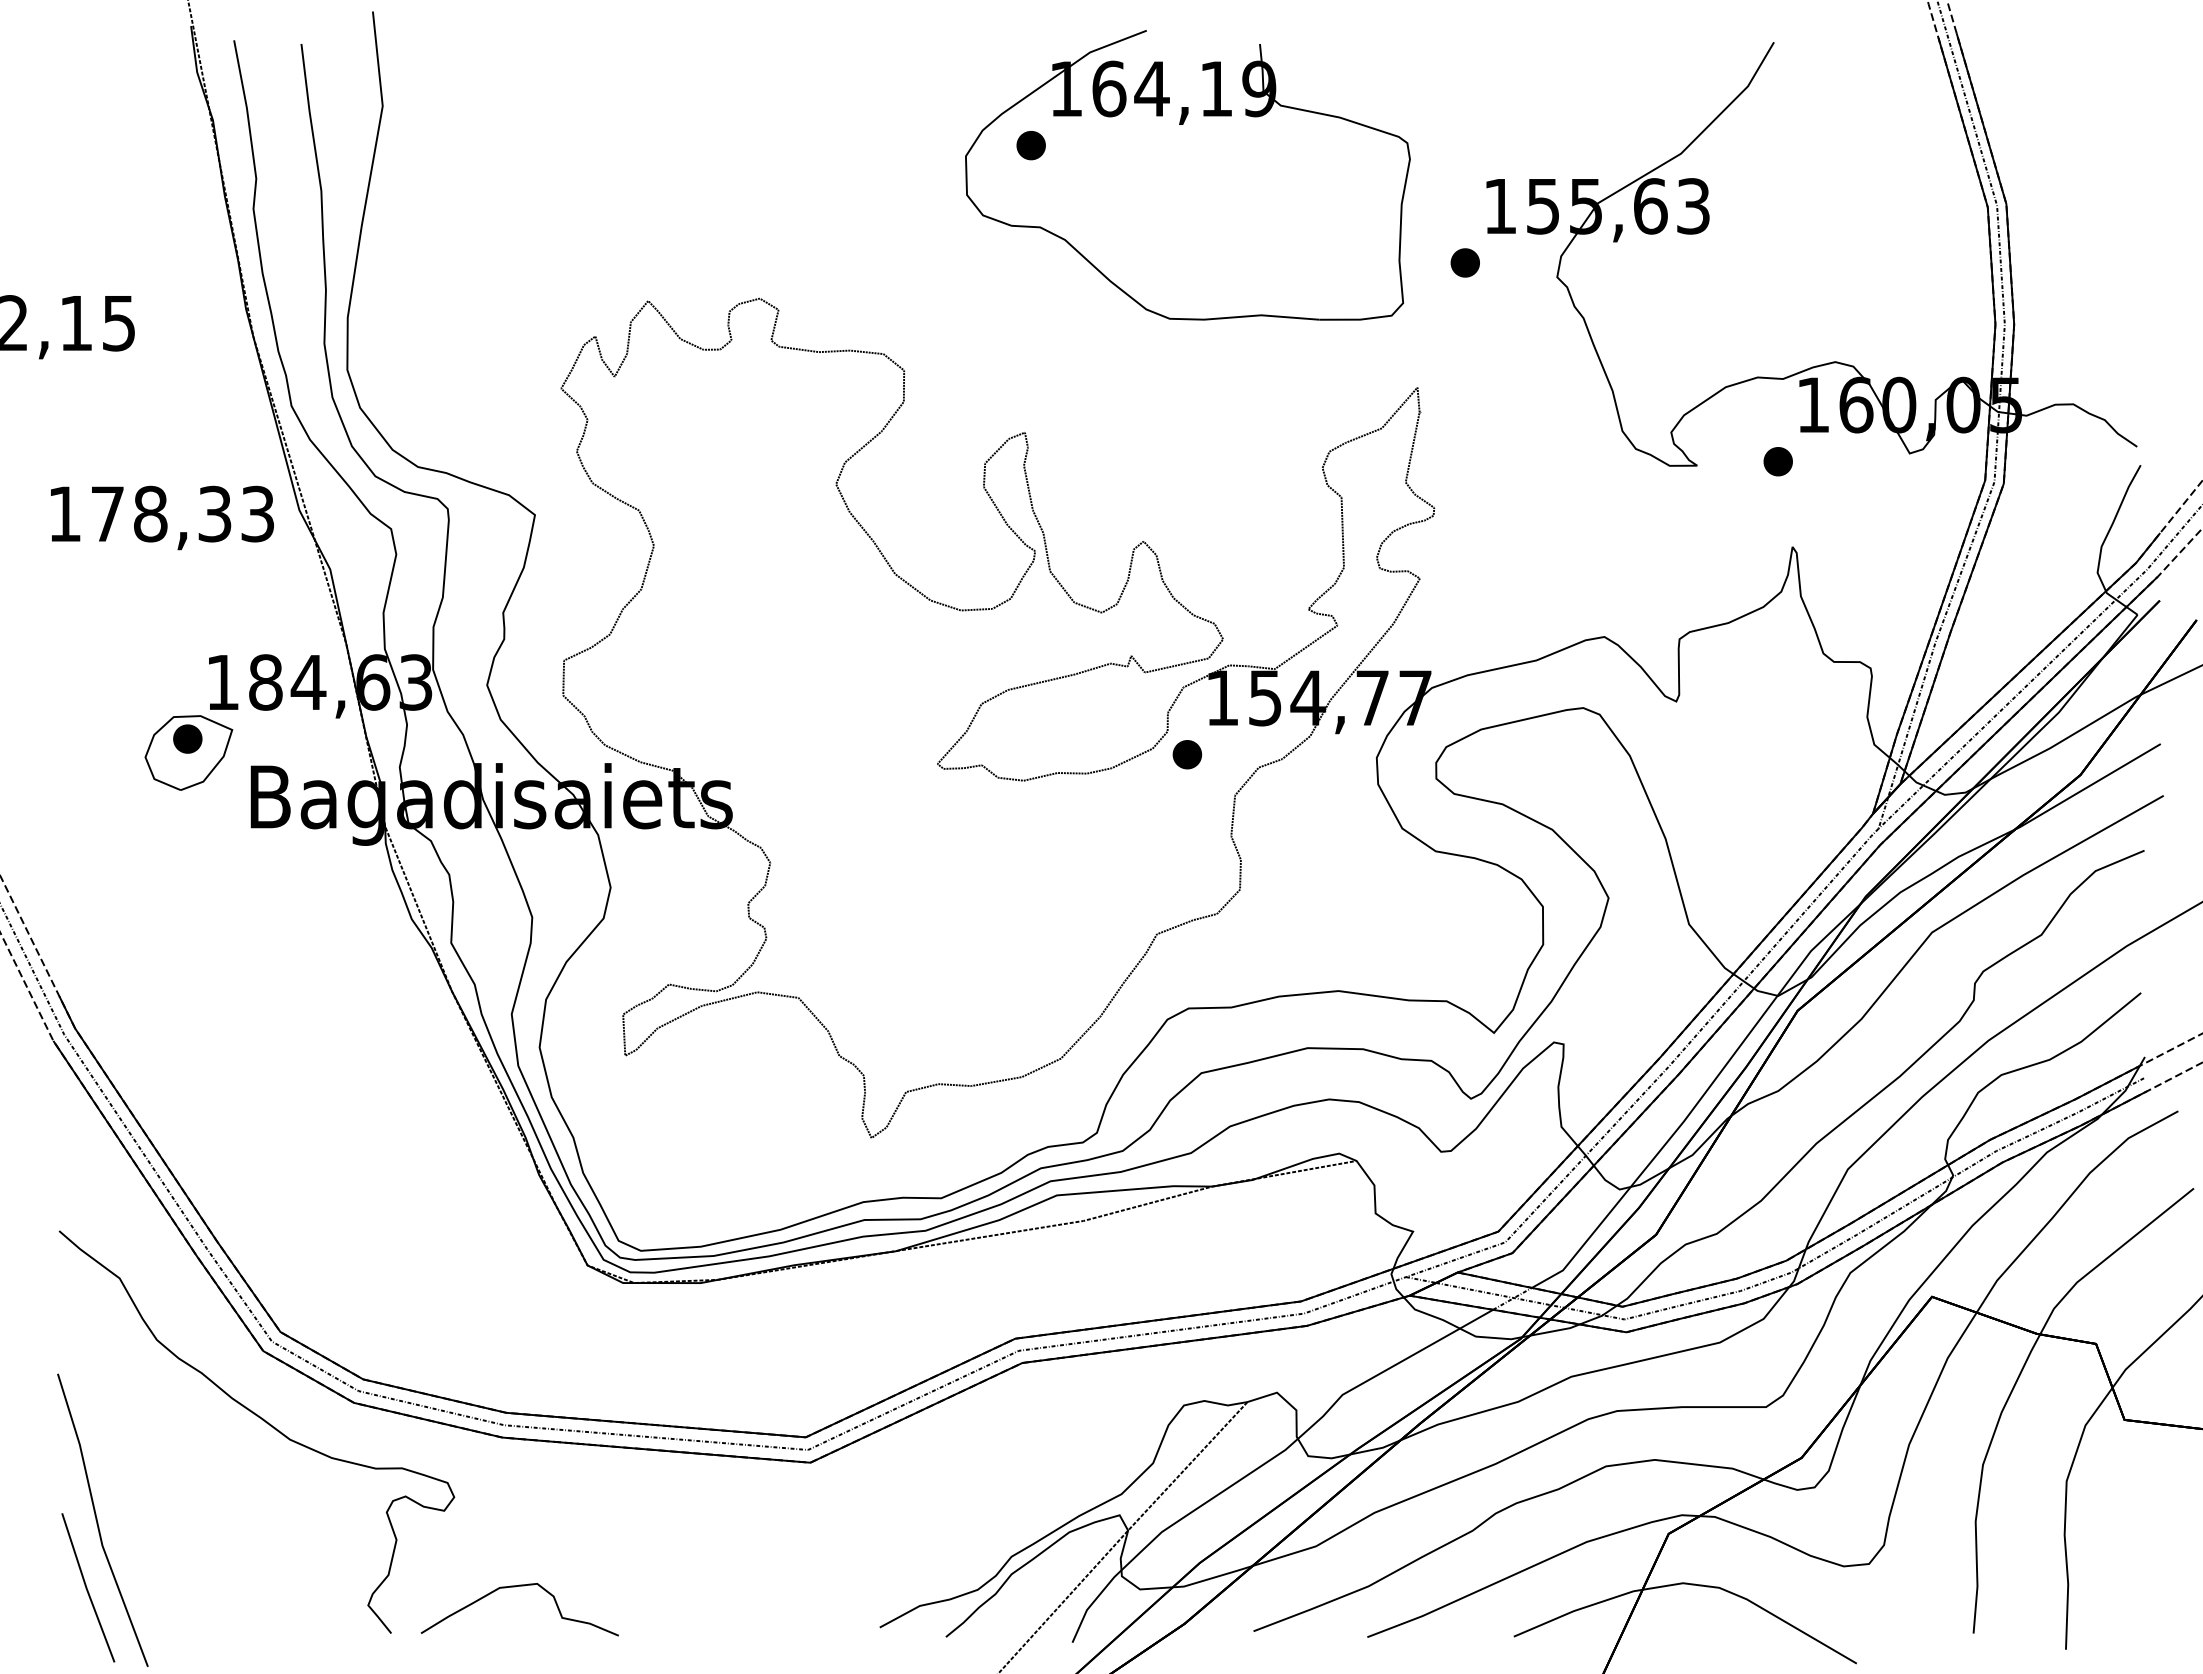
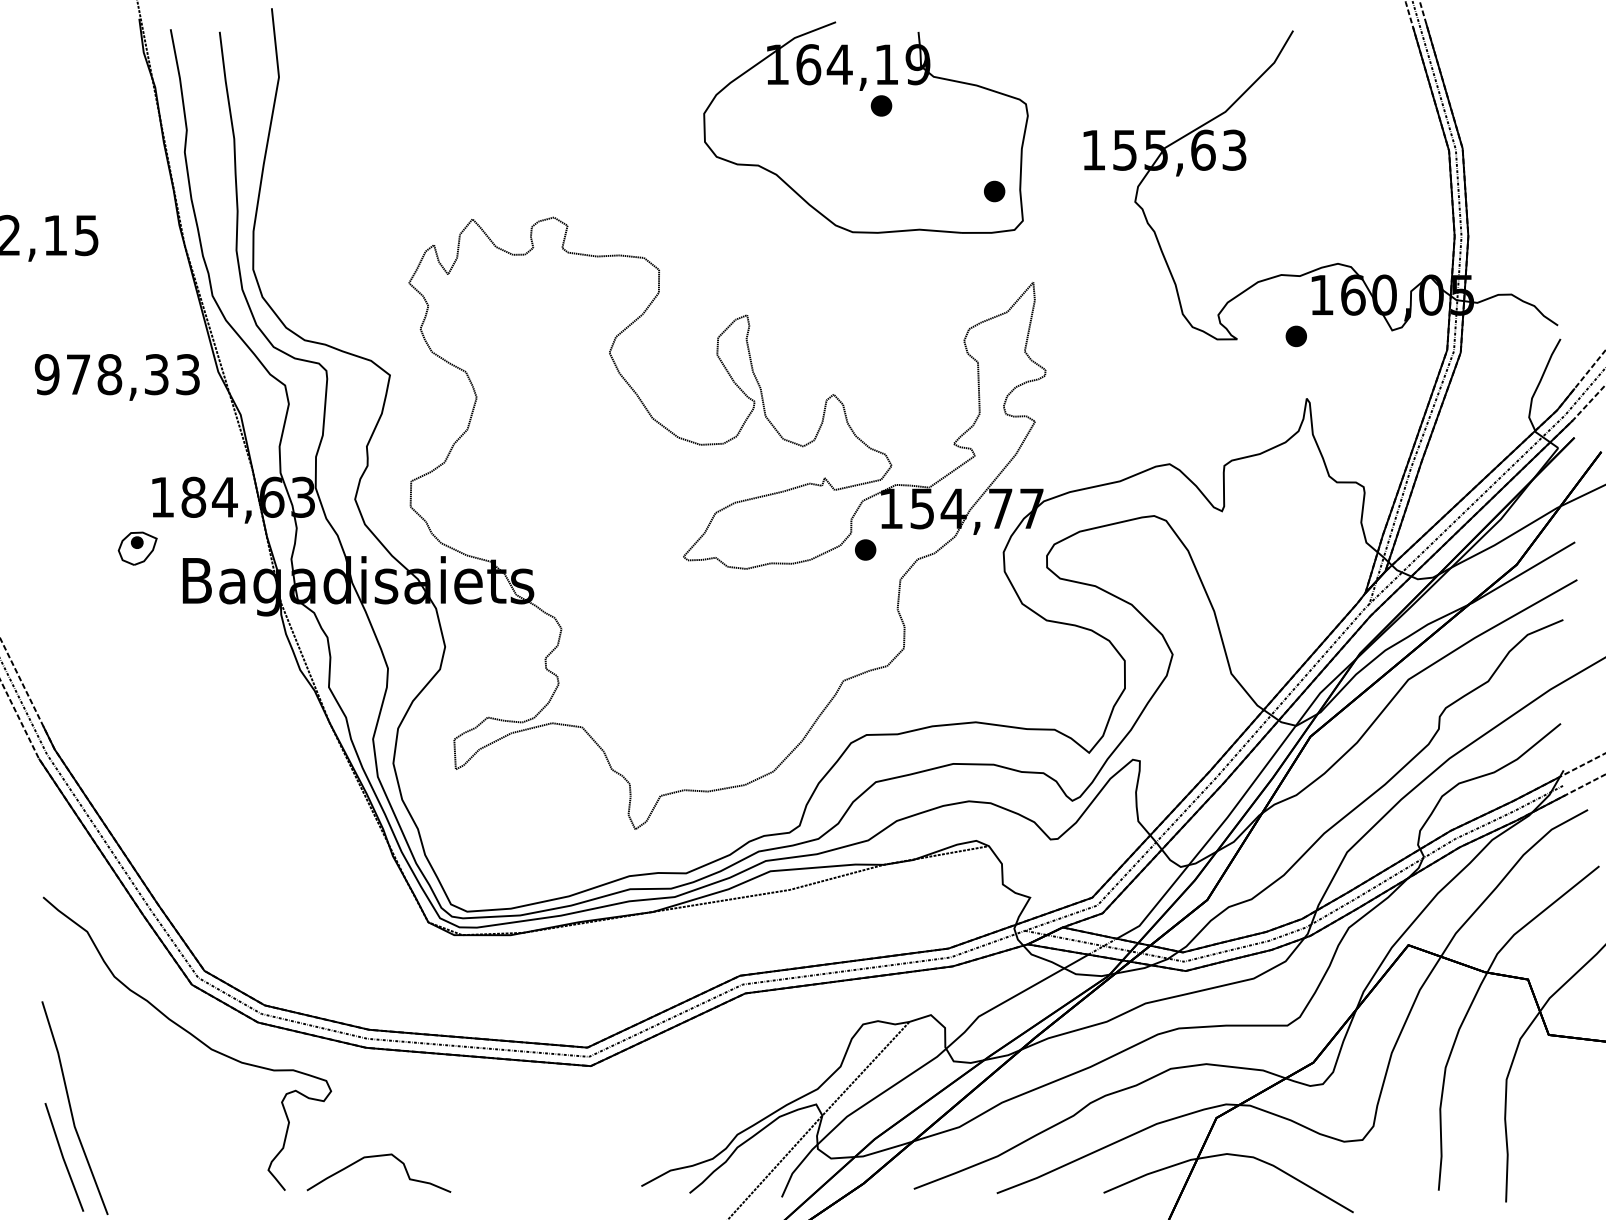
part: (1030, 145) -> (881, 105), moved
part: (1464, 262) -> (993, 191), moved
text: (64, 513) -> (47, 374), 178,33 -> 978,33
part: (188, 752) -> (137, 548), size x0.6

